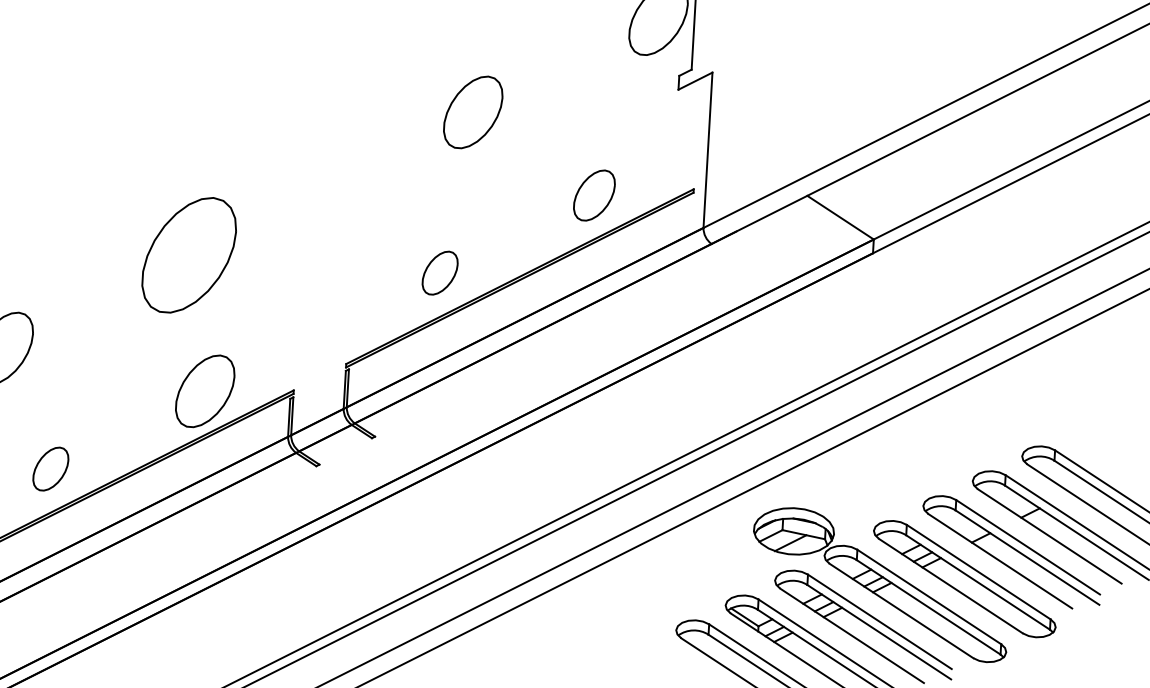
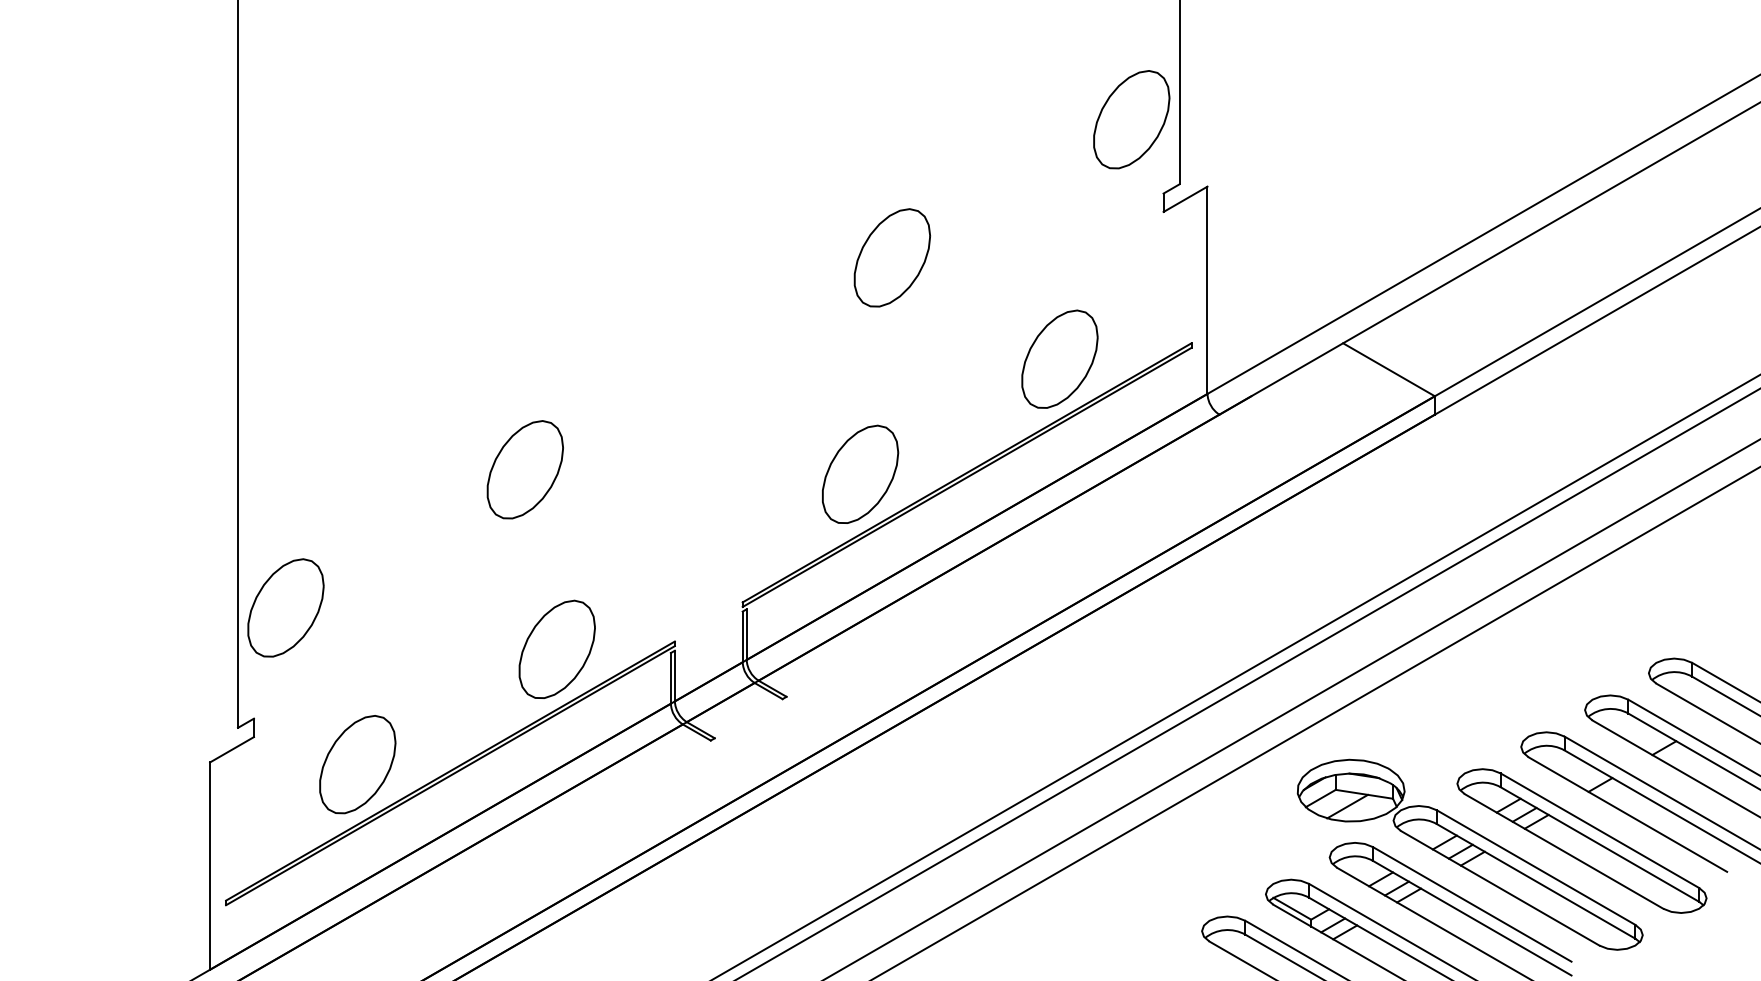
part: (594, 194) -> (1059, 358), size x1.43
part: (188, 255) -> (524, 469), size x0.62
part: (440, 272) -> (860, 473), size x1.67
part: (50, 468) -> (357, 764), size x1.67

